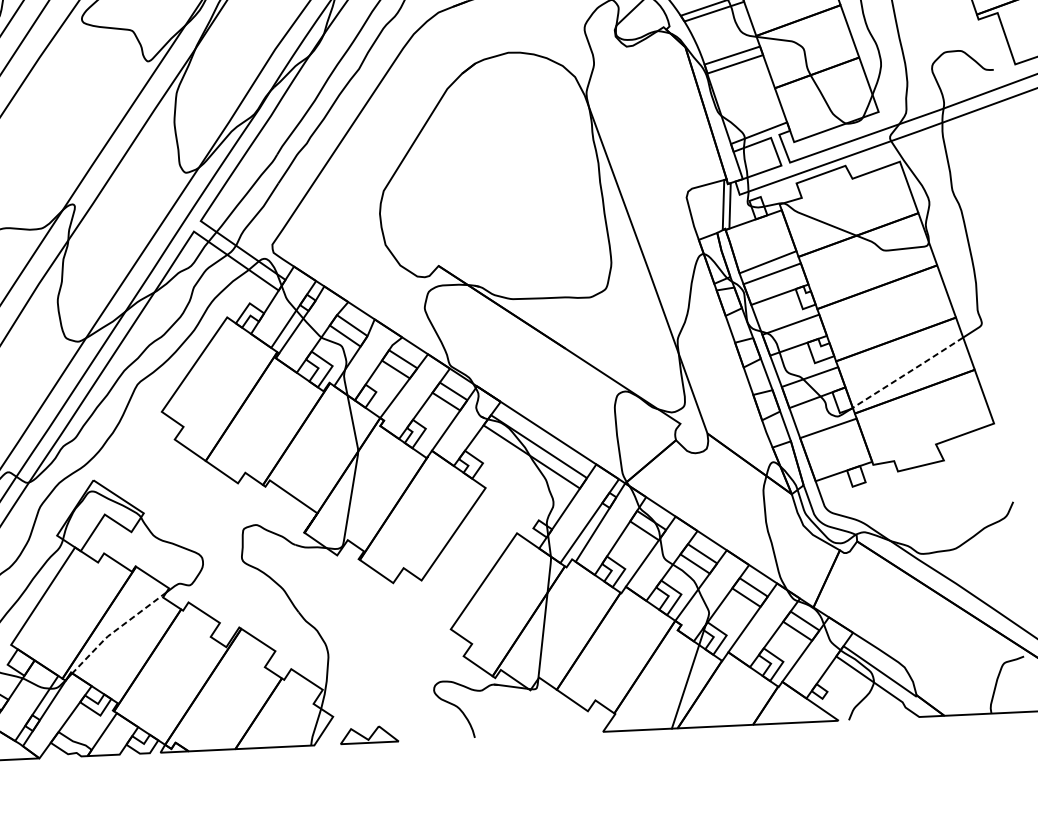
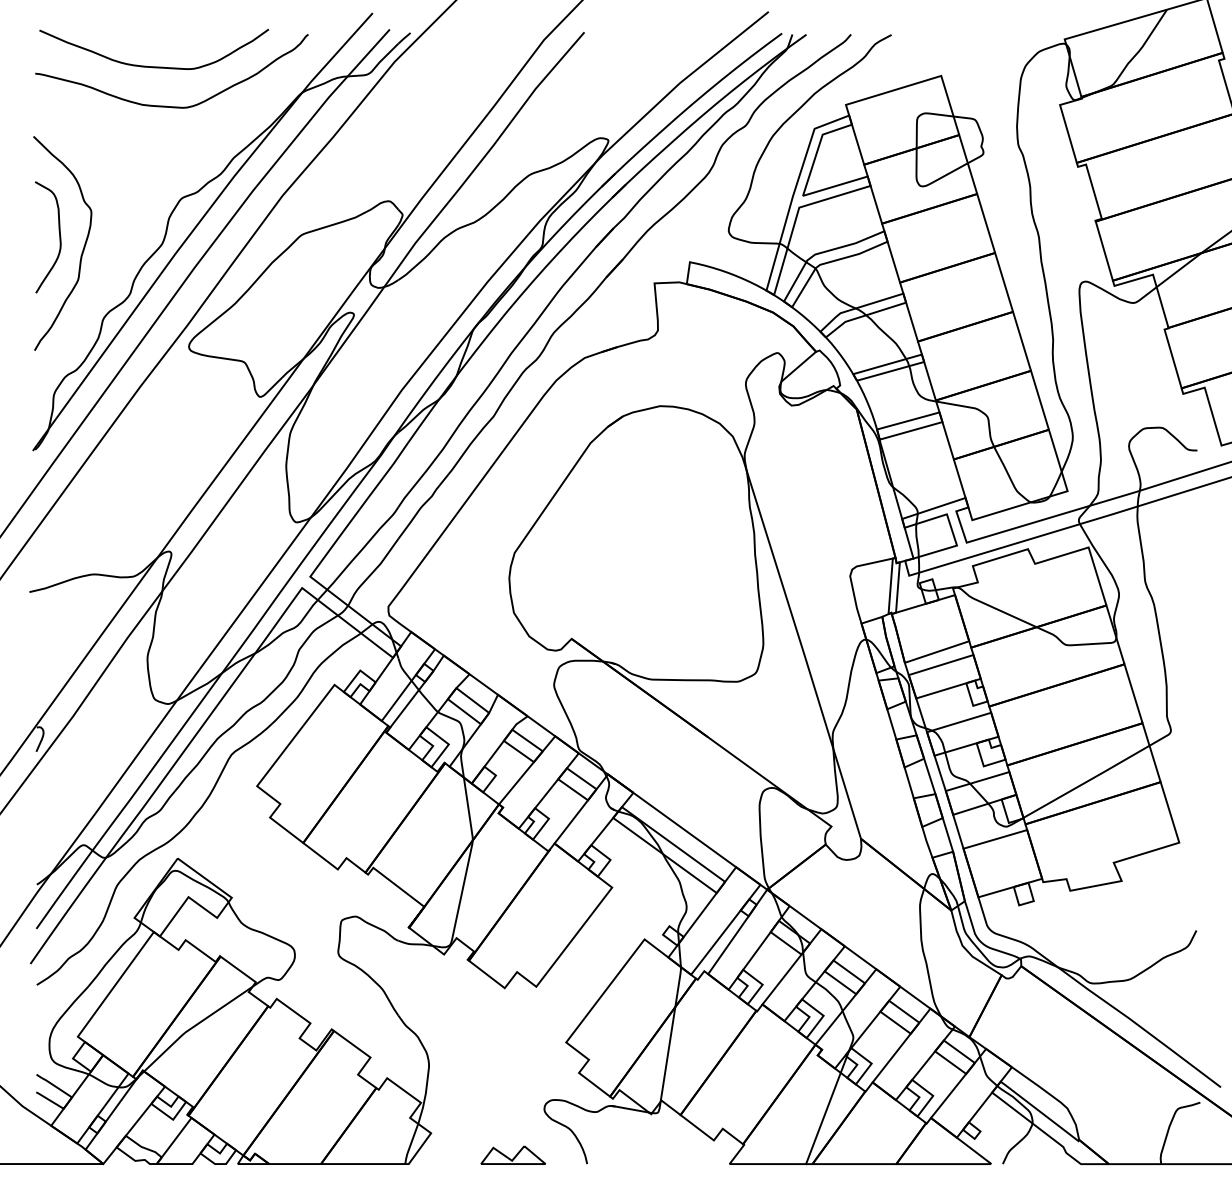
line: (907, 372) -> (1086, 781), dashed -> solid
line: (115, 630) -> (194, 1026), dashed -> solid
part: (368, 734) -> (512, 1154), moved

